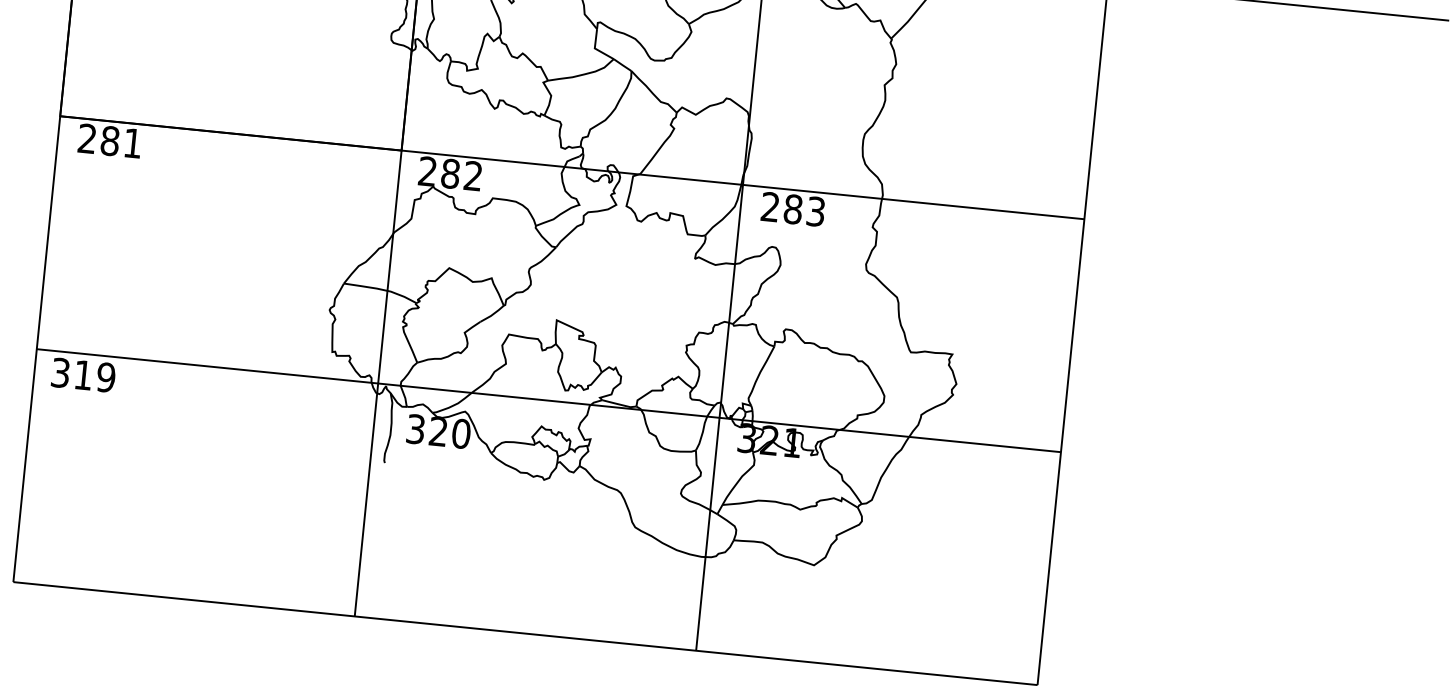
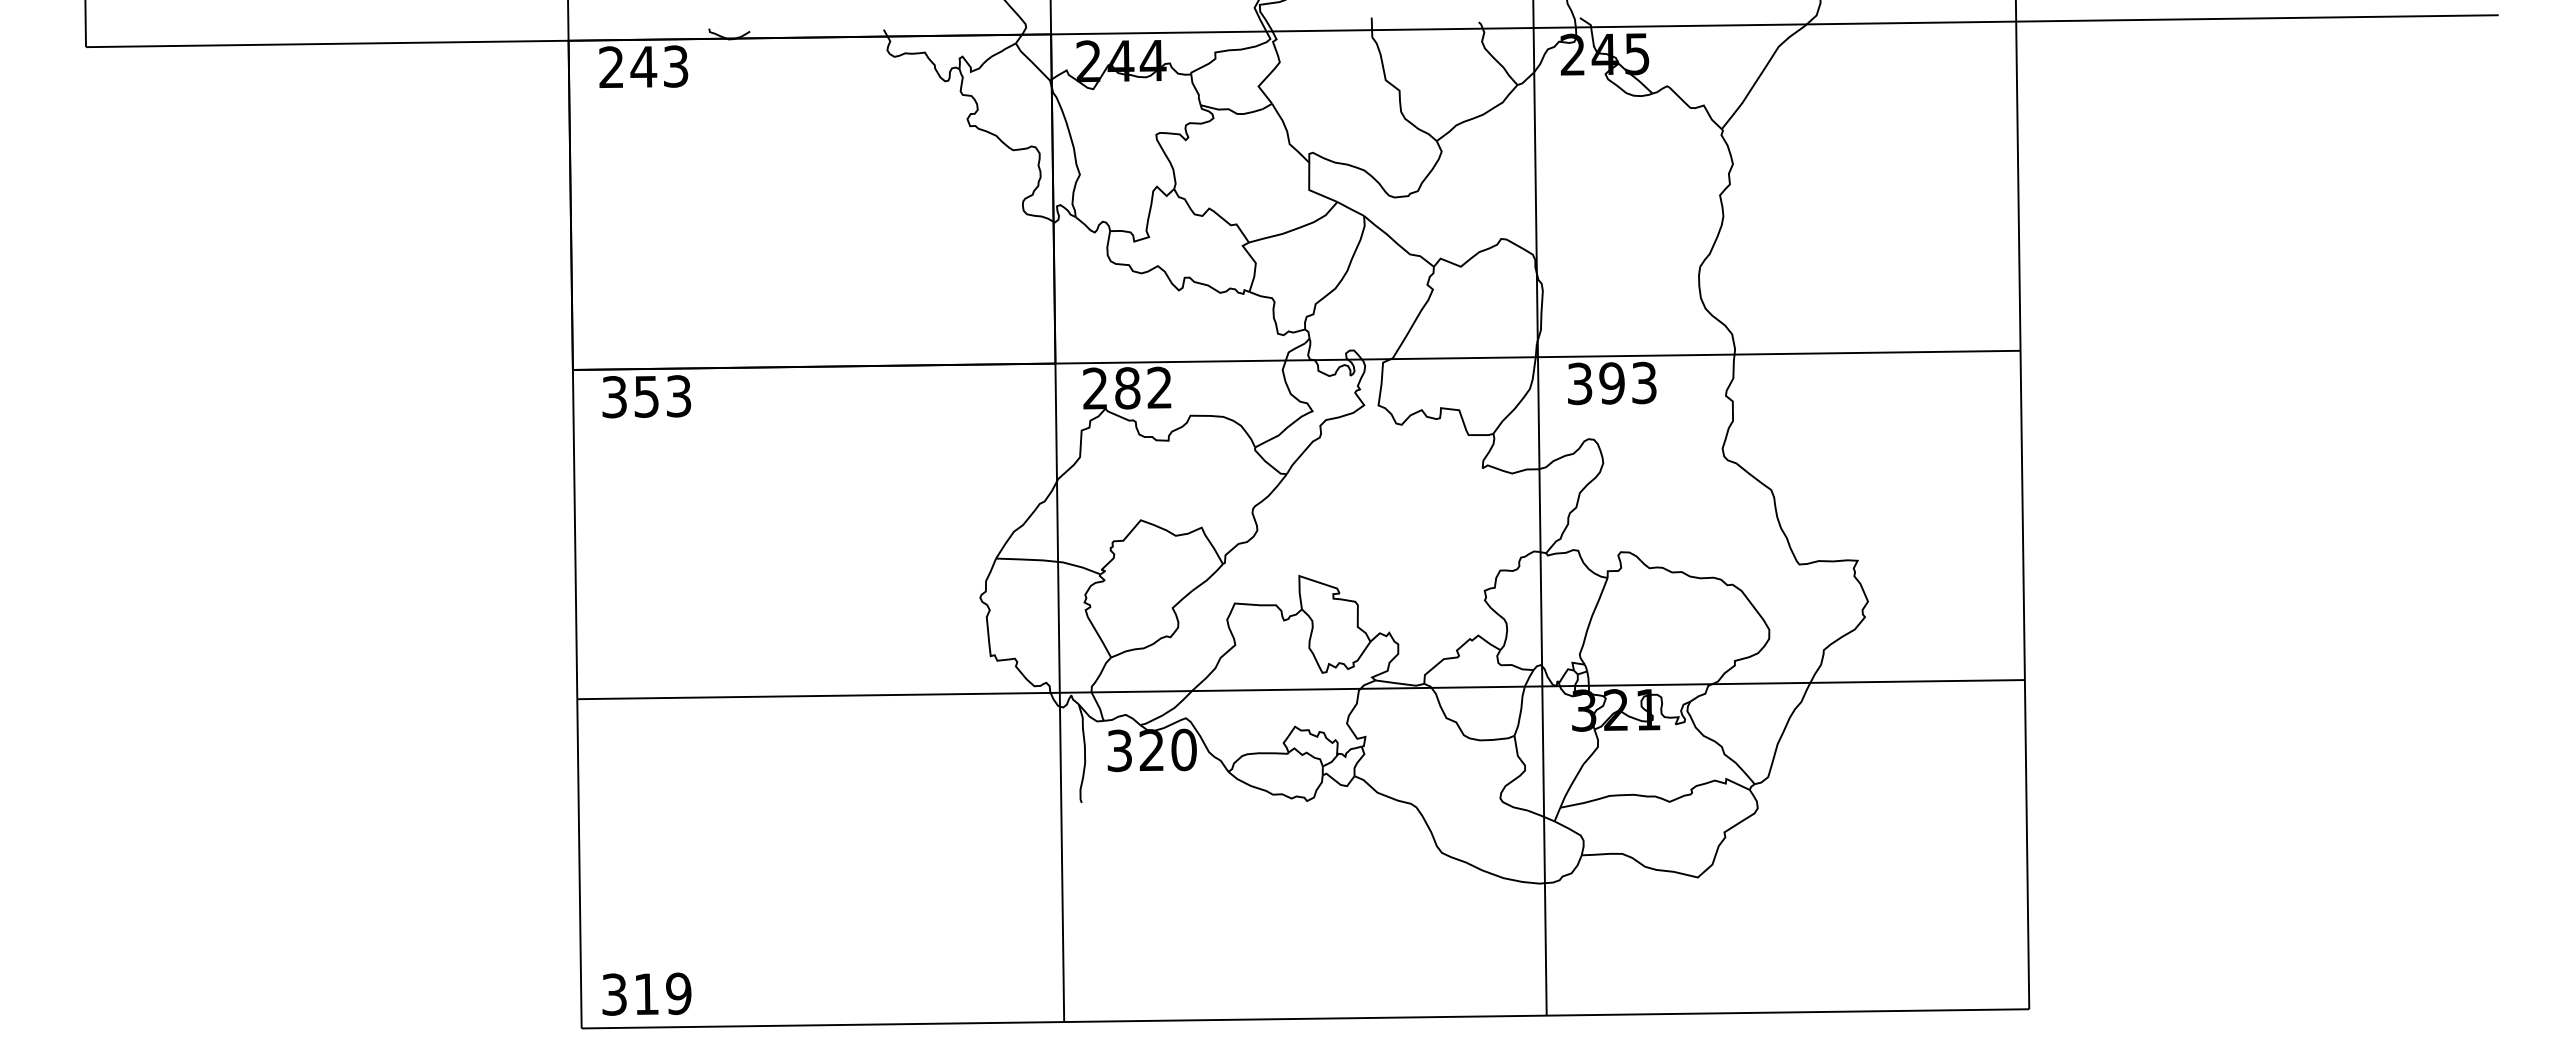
text: (110, 140) -> (646, 396), 281 -> 353
text: (781, 208) -> (1595, 383), 283 -> 393
text: (83, 374) -> (646, 993), moved

